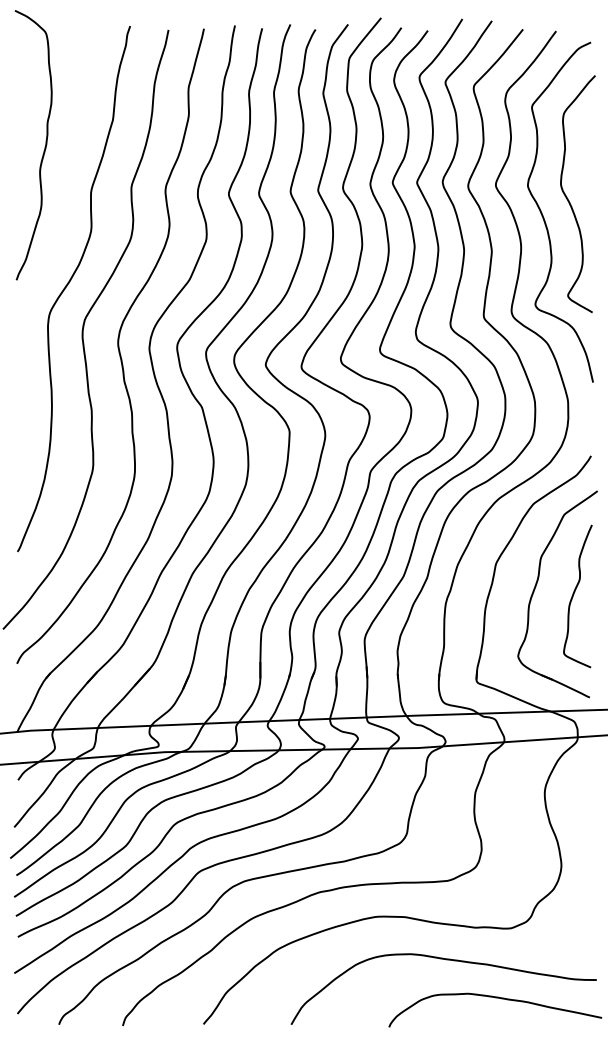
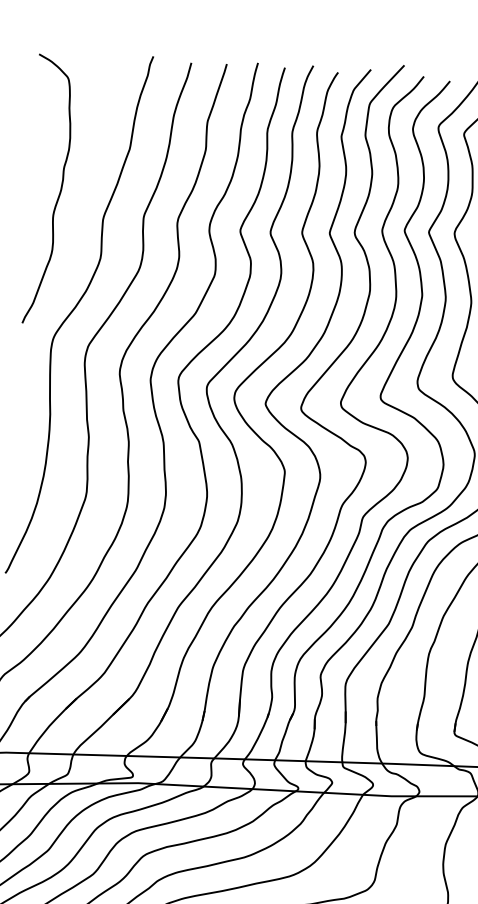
curve: (44, 147) -> (59, 192), moved

